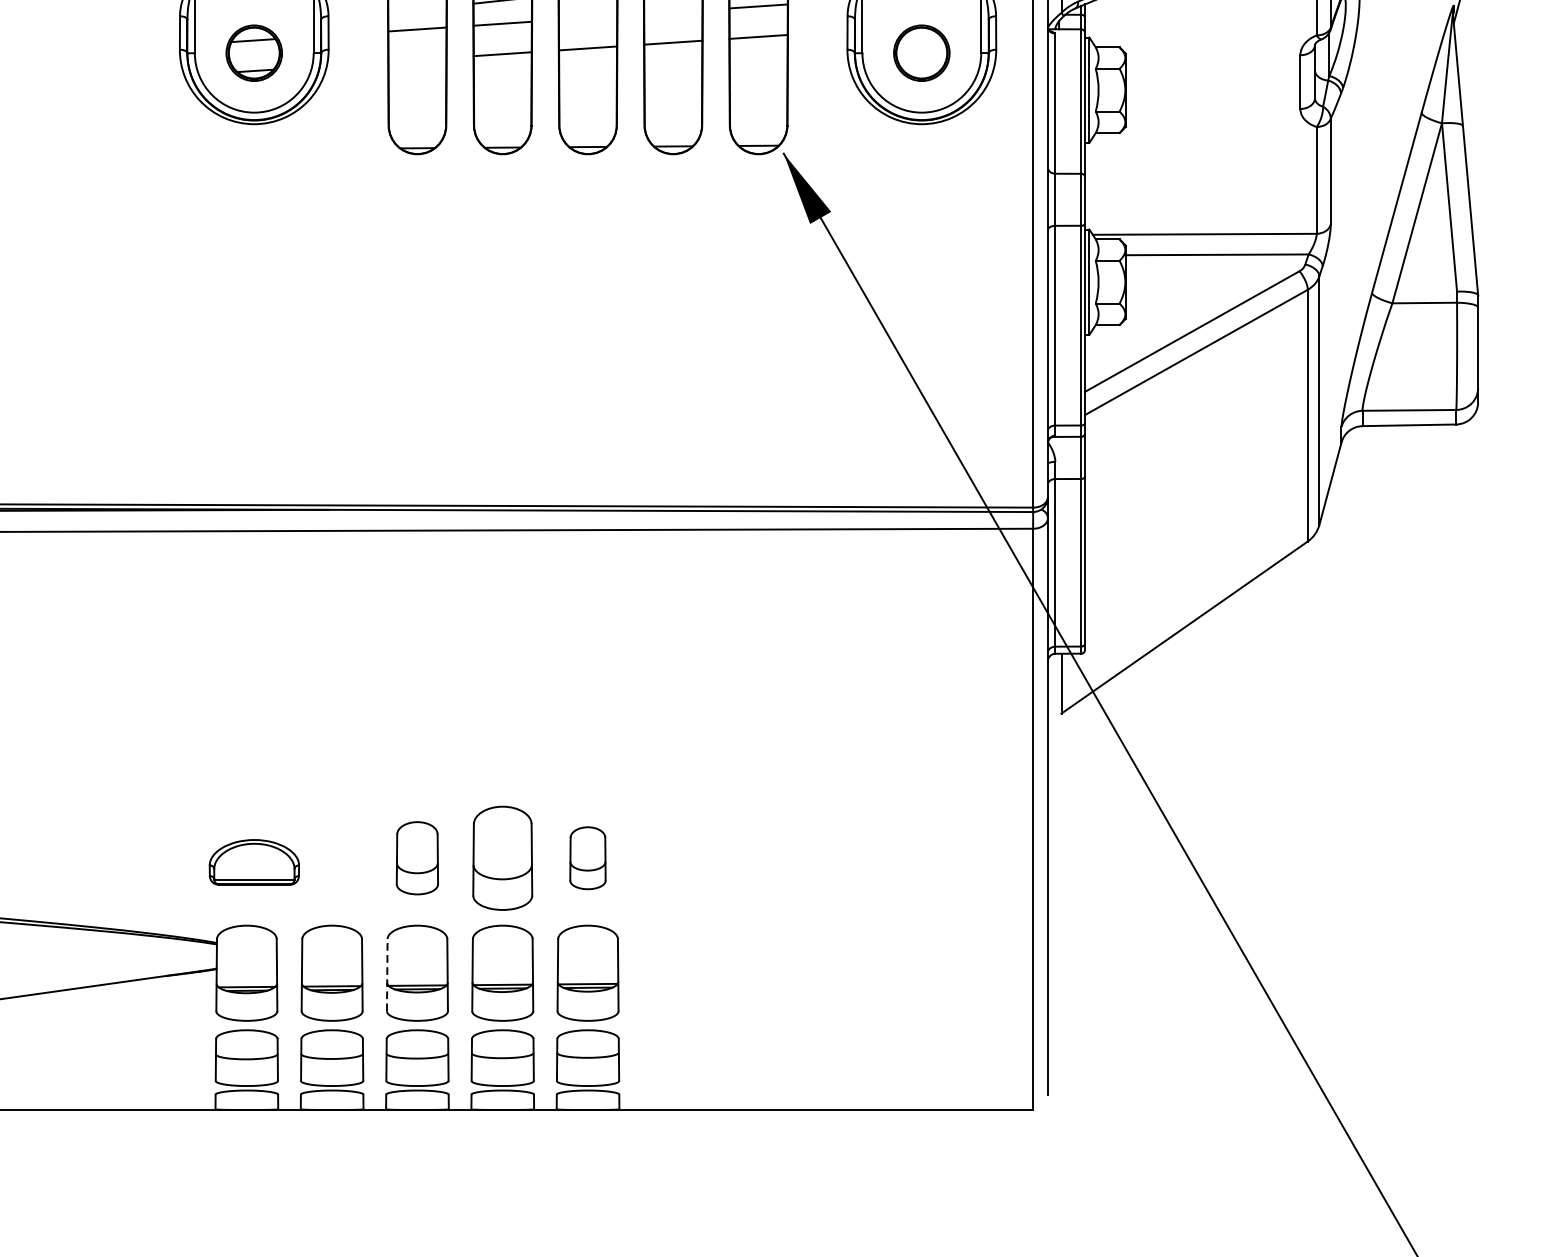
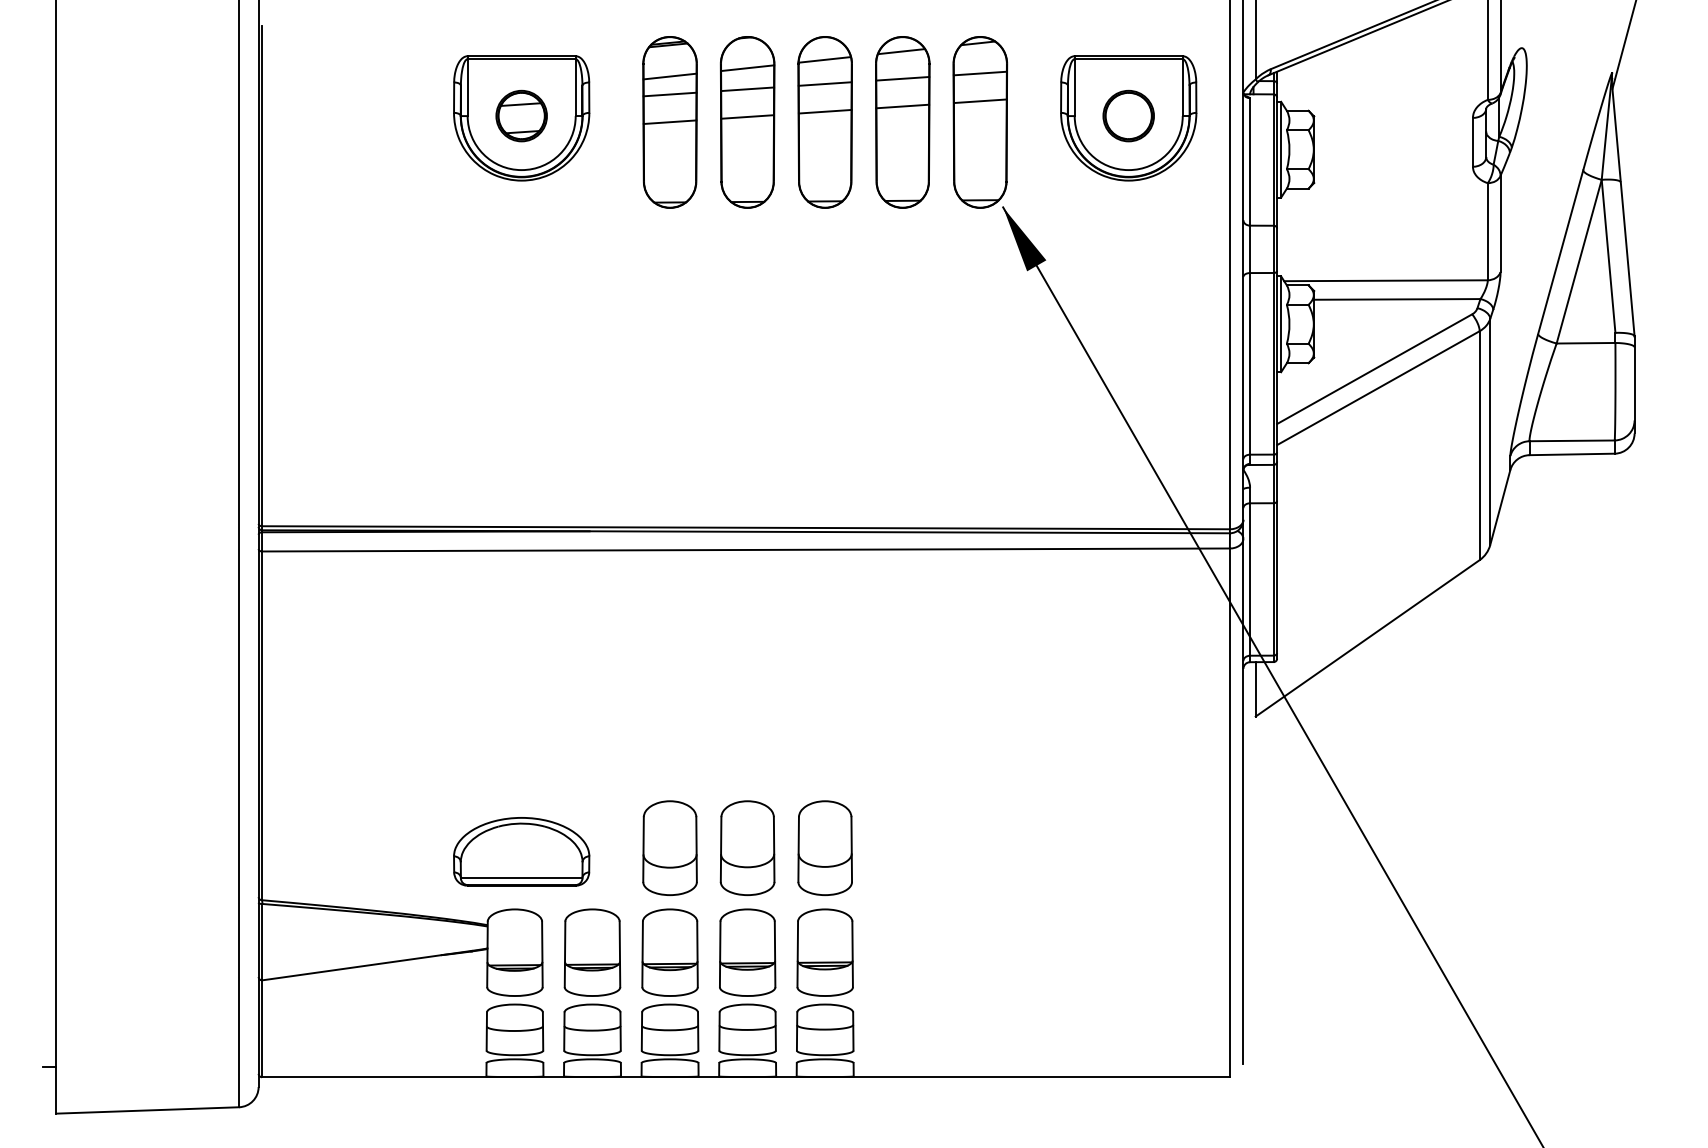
line: (416, 9) -> (669, 76), added
line: (673, 11) -> (902, 78), added
line: (587, 17) -> (824, 83), added
line: (416, 59) -> (669, 121), added
part: (416, 857) -> (669, 847), size x1.43
part: (587, 857) -> (824, 847), size x1.67
part: (254, 861) -> (521, 851), size x1.67
line: (387, 975) -> (642, 954), dashed -> solid

